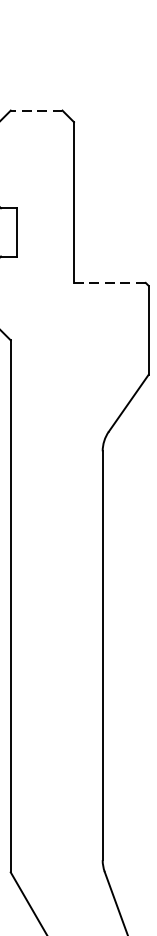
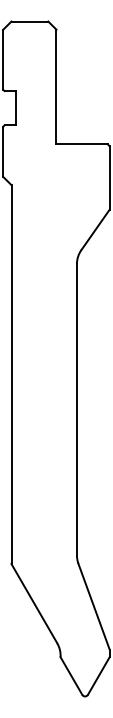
line: (36, 110) -> (29, 21), dashed -> solid
line: (110, 283) -> (82, 144), dashed -> solid

